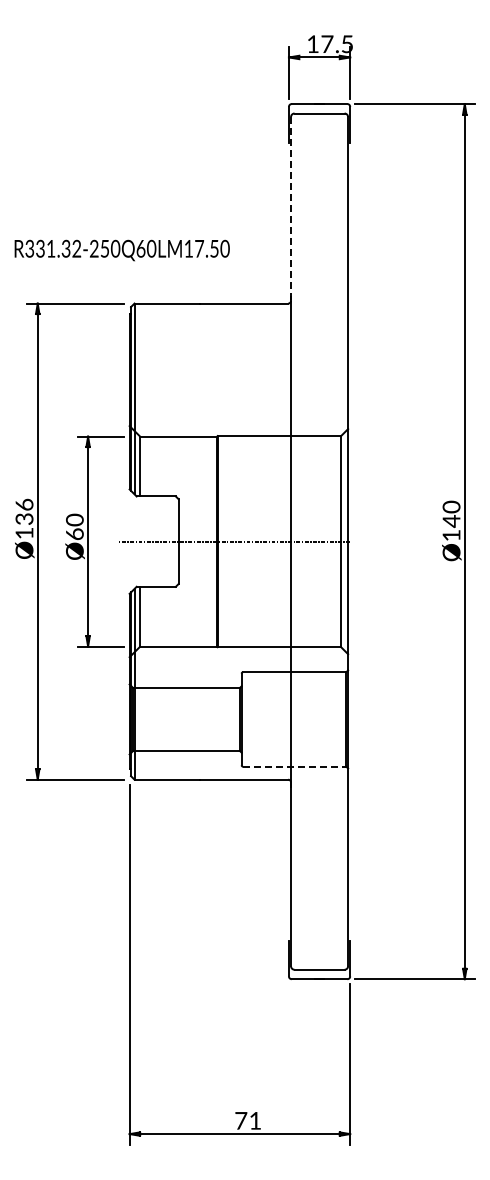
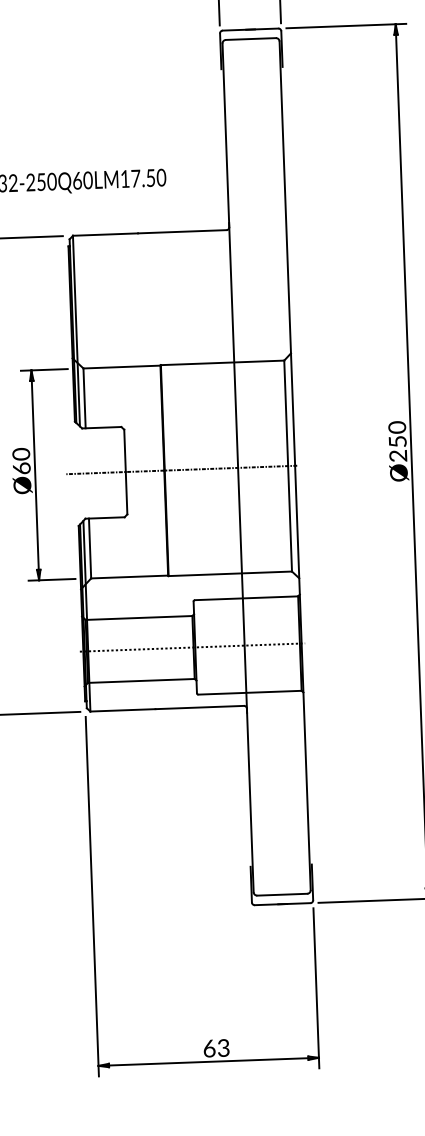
line: (291, 208) -> (226, 134), dashed -> solid
text: (451, 528) -> (397, 448), Ø140 -> Ø250
line: (238, 719) -> (192, 647), added
line: (294, 766) -> (249, 692), dashed -> solid
text: (248, 1120) -> (216, 1047), 71 -> 63

